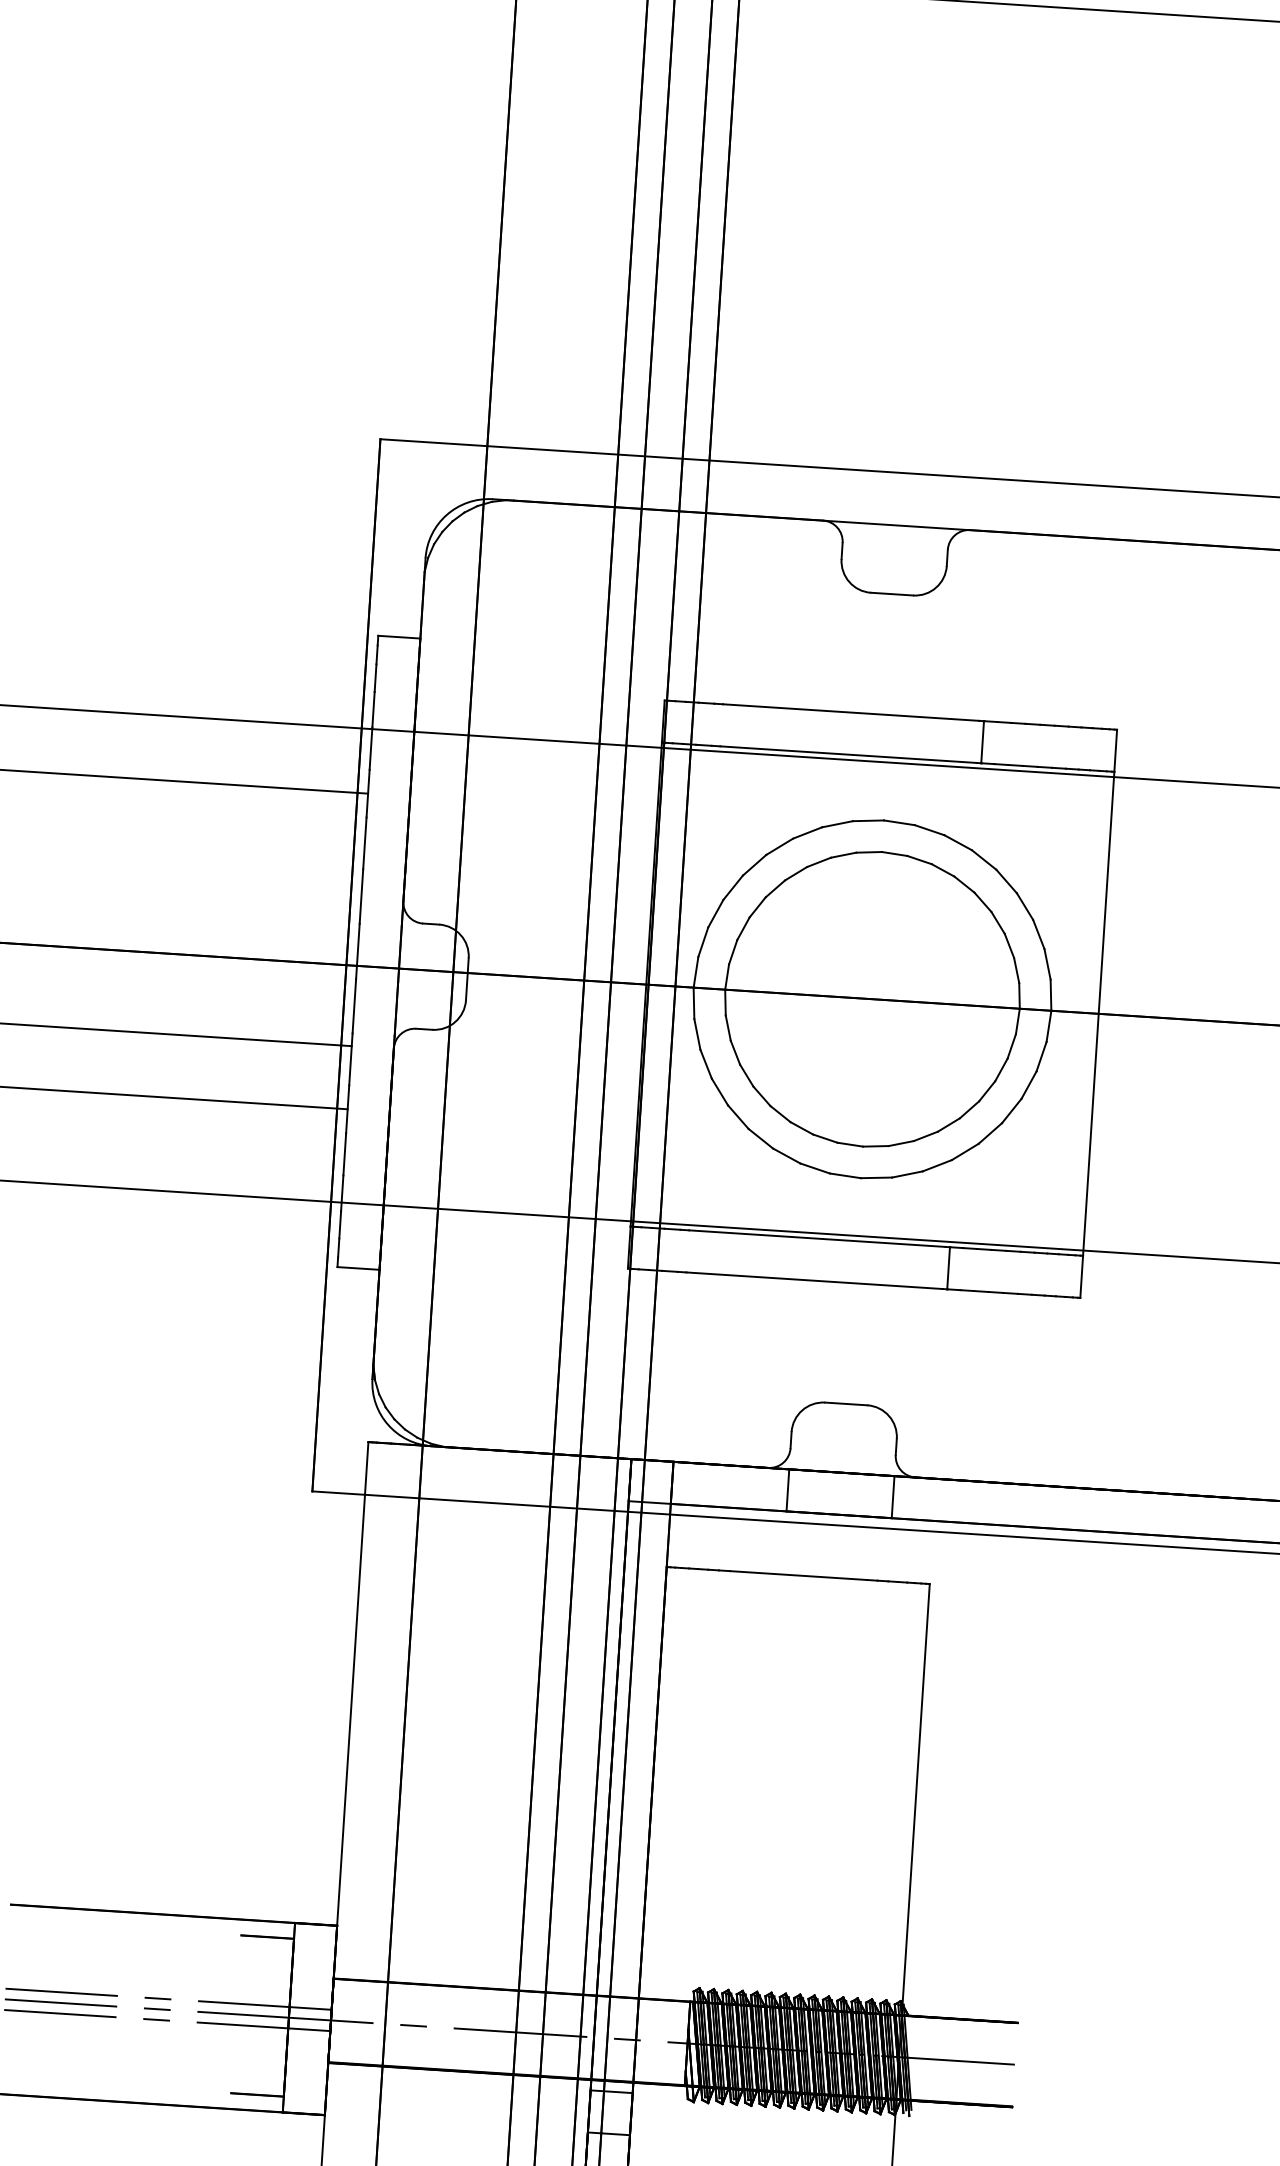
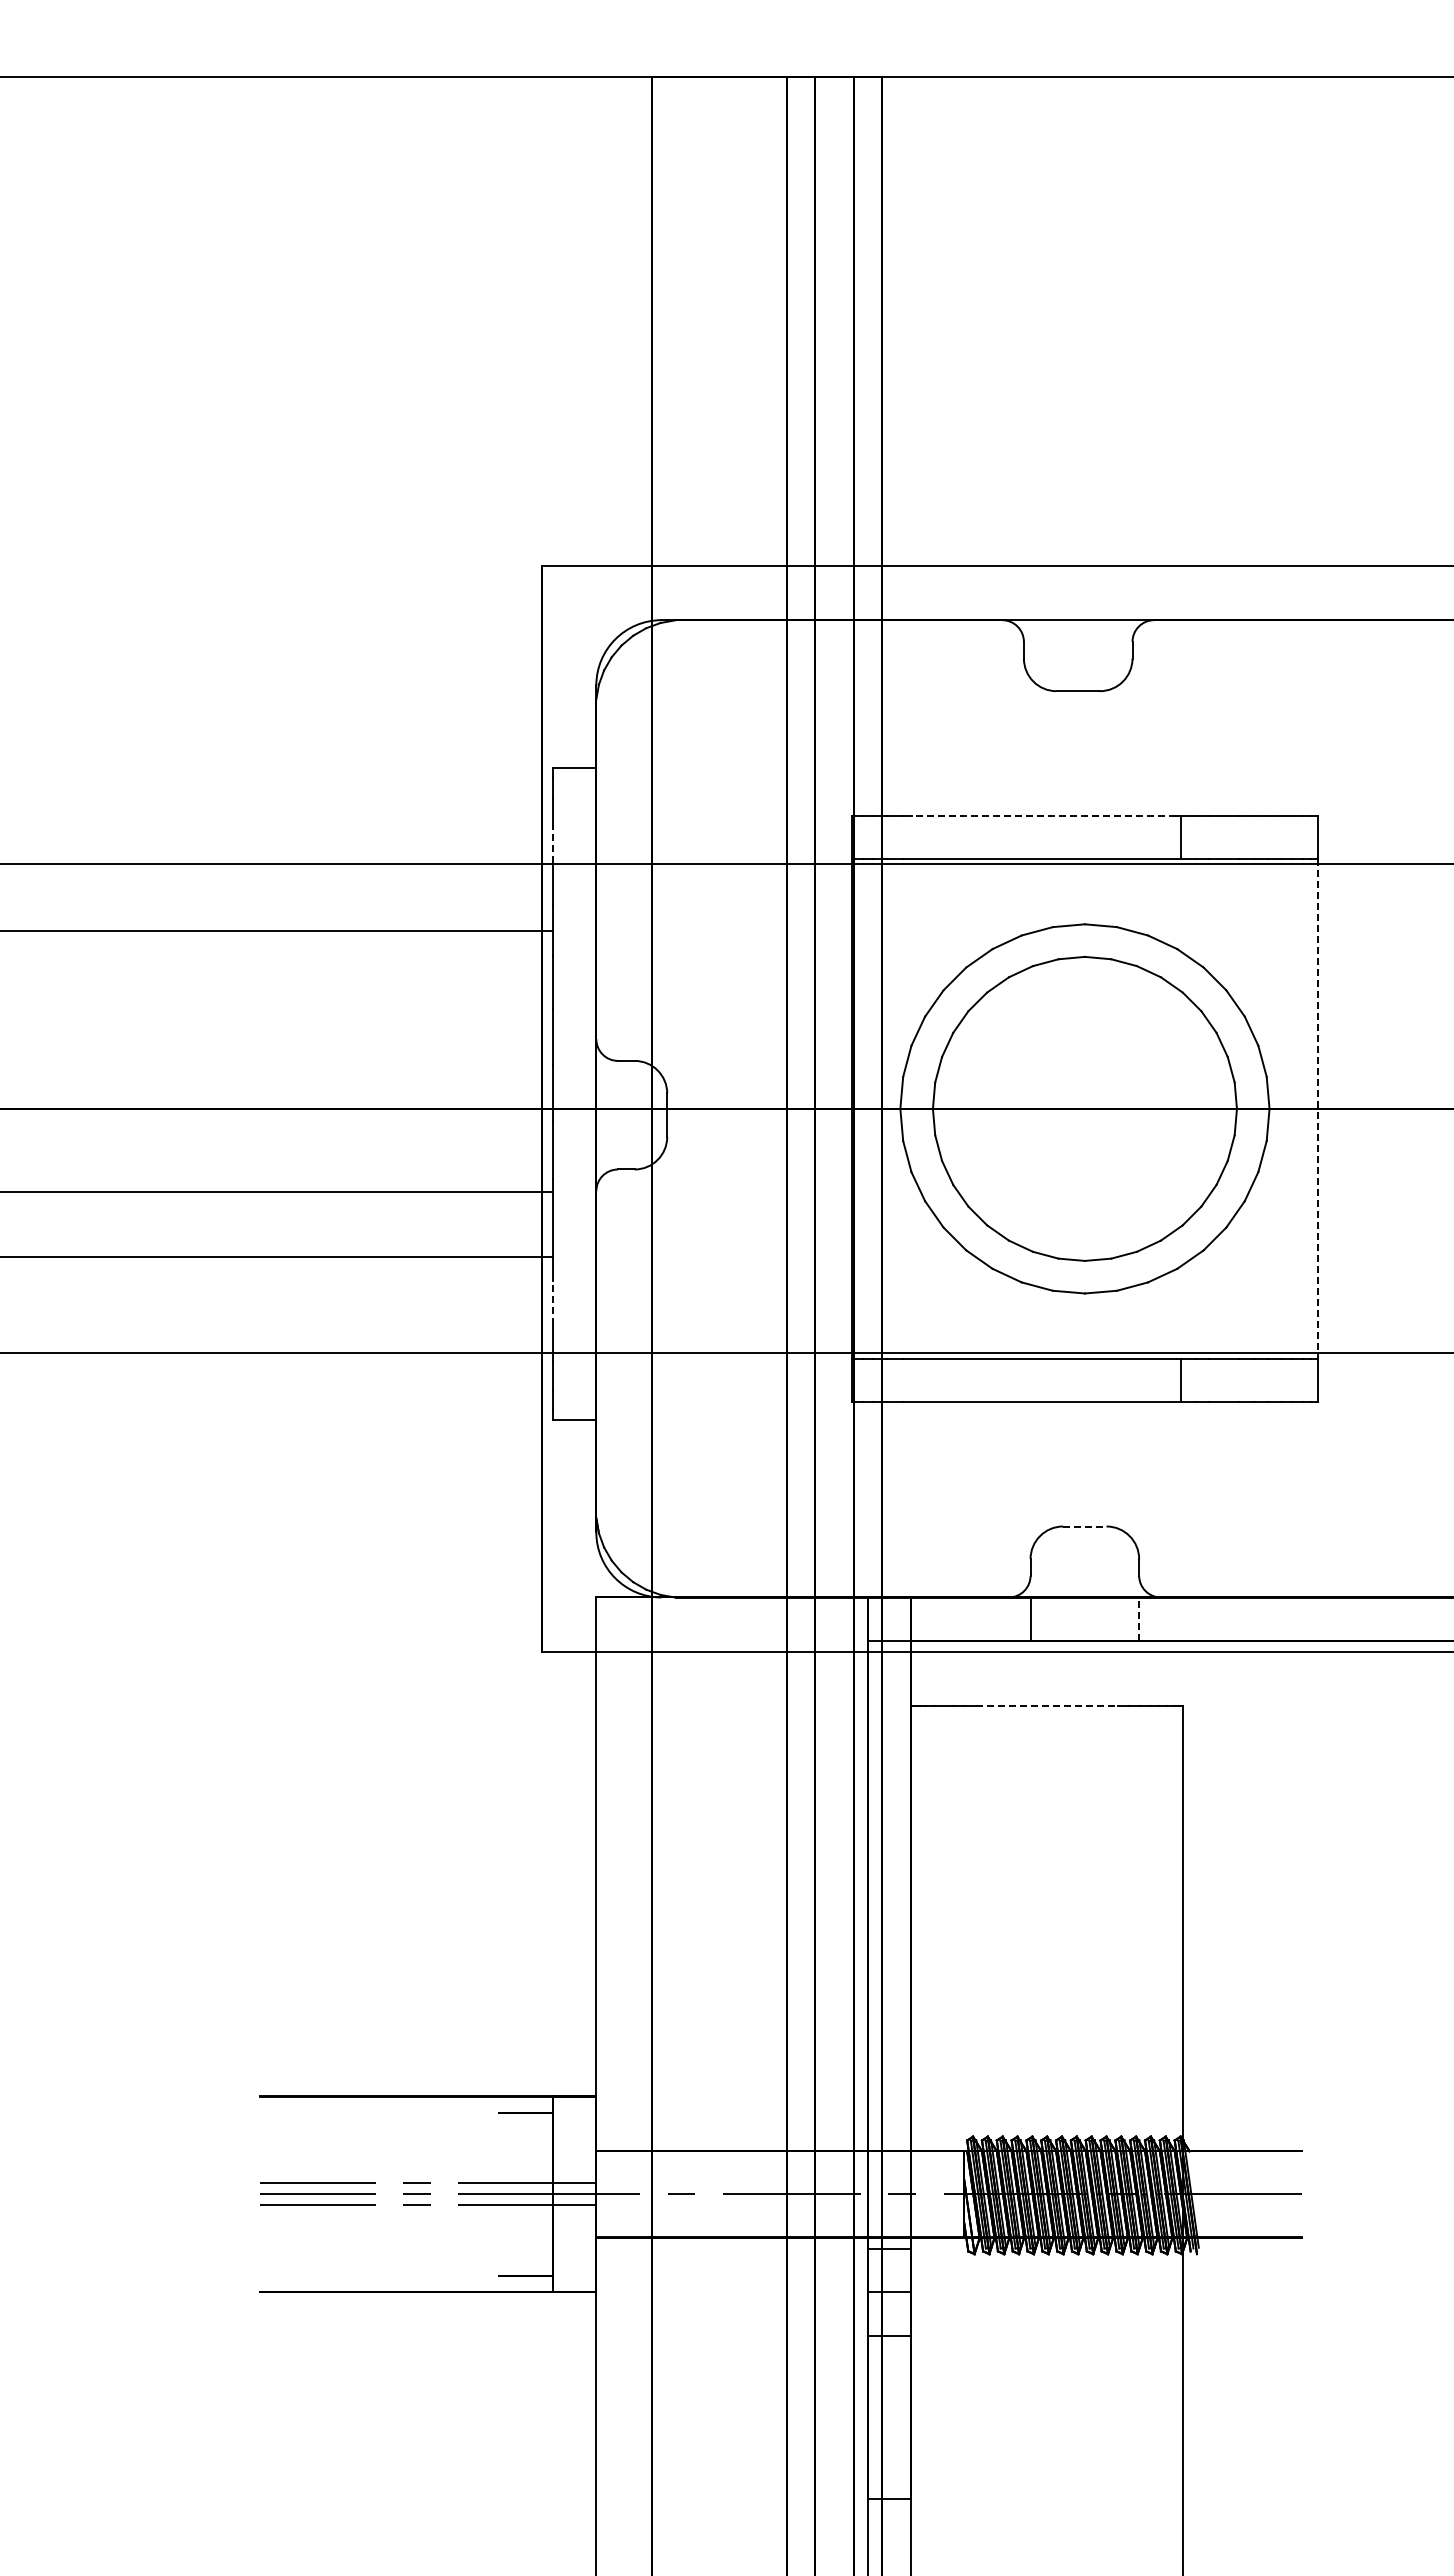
line: (373, 708) -> (552, 843), solid -> dashed
line: (850, 712) -> (1043, 815), solid -> dashed
line: (1098, 1013) -> (1318, 1108), solid -> dashed
line: (344, 1154) -> (552, 1303), solid -> dashed
line: (845, 1403) -> (1084, 1526), solid -> dashed
line: (893, 1497) -> (1139, 1619), solid -> dashed
line: (797, 1575) -> (1046, 1706), solid -> dashed

